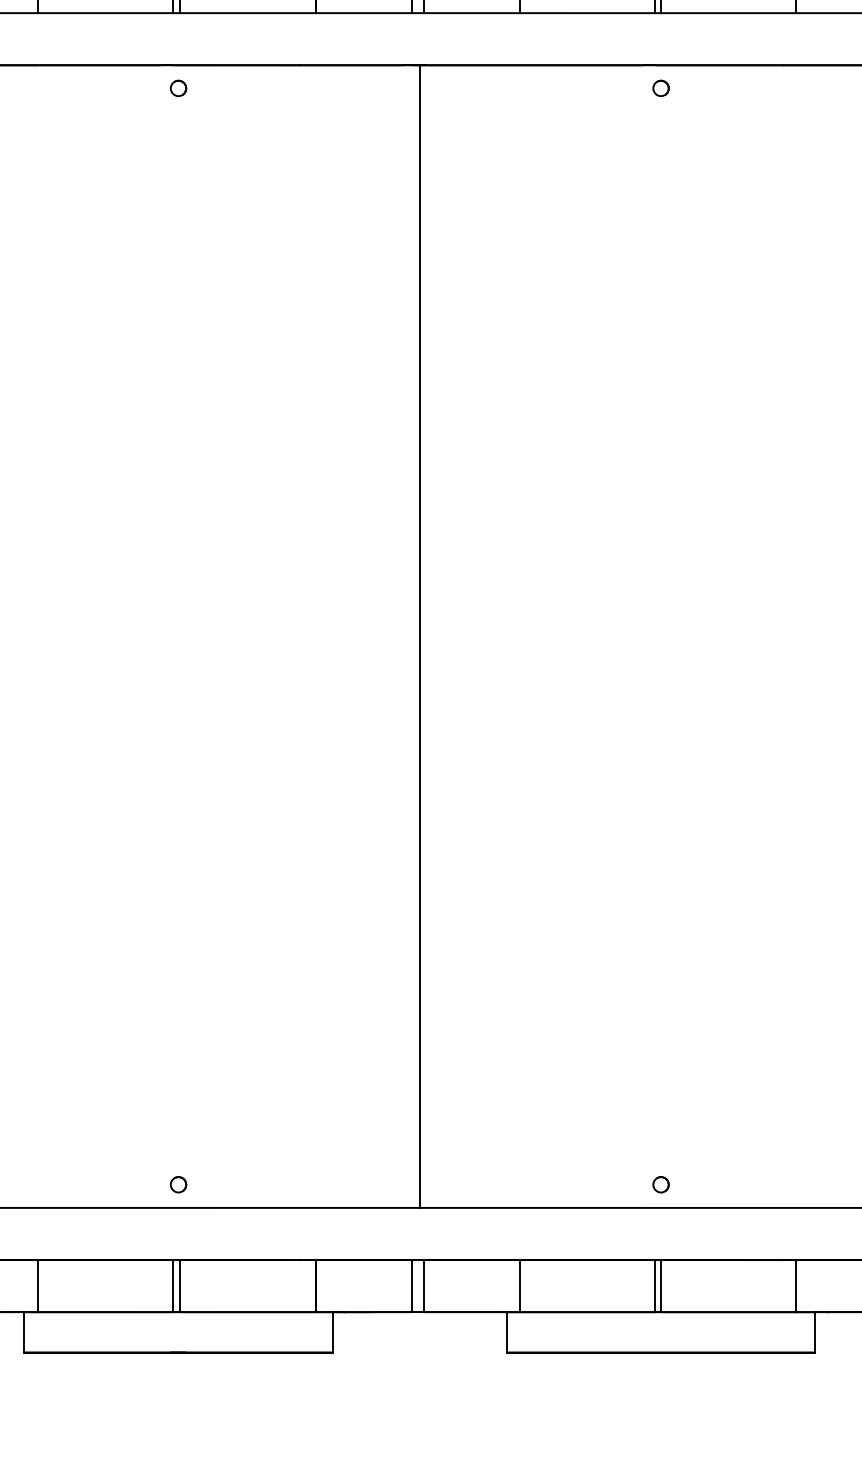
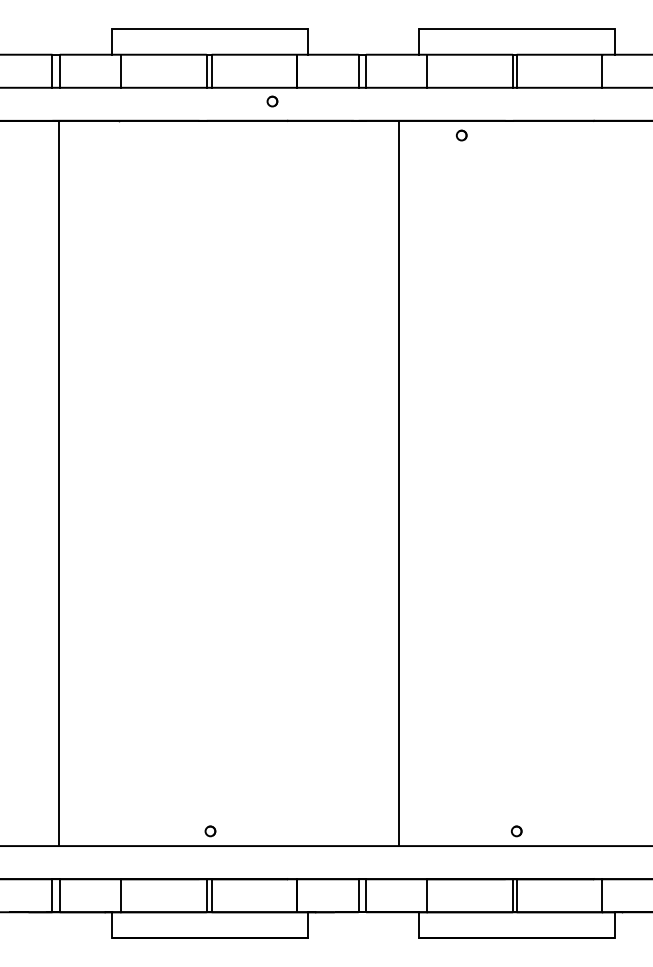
part: (178, 88) -> (272, 101), moved
part: (660, 88) -> (461, 135), moved
line: (419, 636) -> (398, 483), moved

